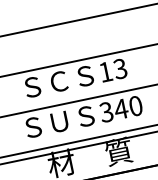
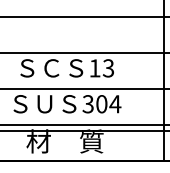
text: (128, 107) -> (108, 104), 340 -> 304

